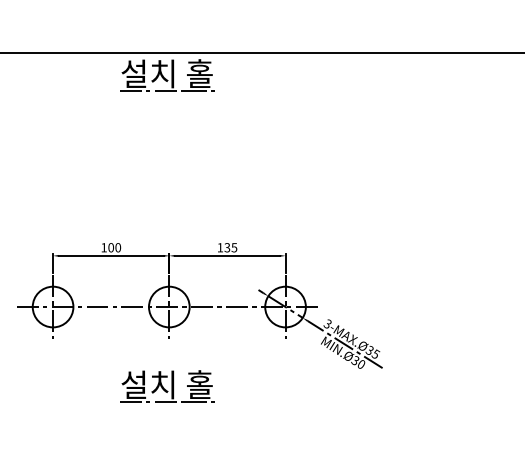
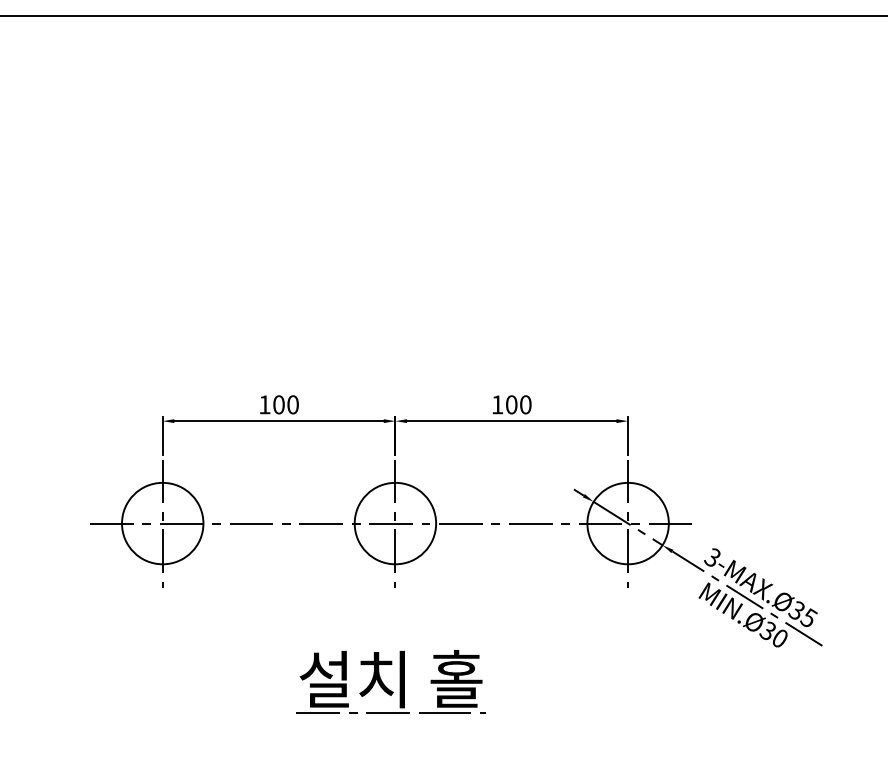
part: (167, 75) -> (391, 60), removed
text: (230, 247) -> (517, 404), 135 -> 100

